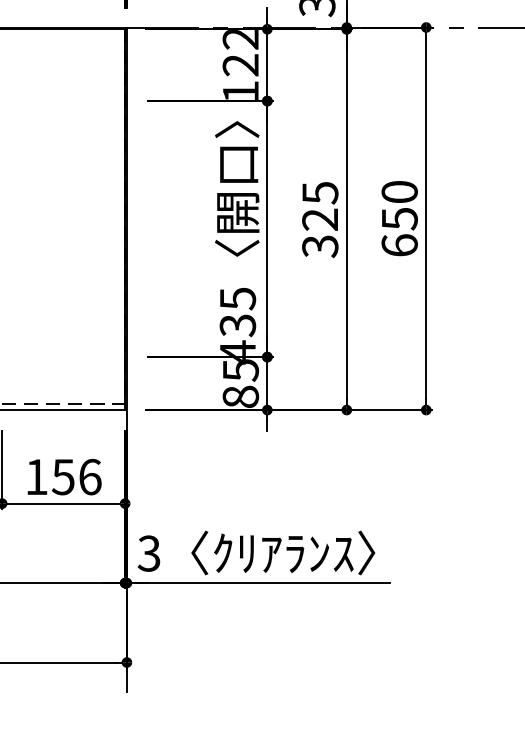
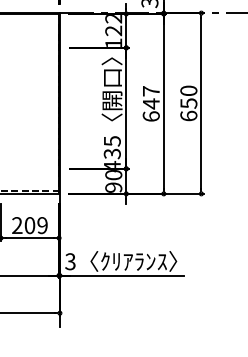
text: (318, 218) -> (150, 103), 325 -> 647
text: (240, 383) -> (113, 181), 85 -> 90
text: (62, 476) -> (29, 225), 156 -> 209

